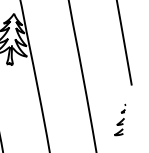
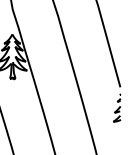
part: (120, 119) -> (117, 107), moved

